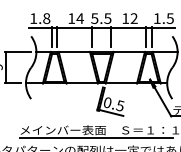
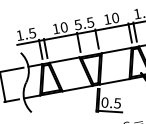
text: (46, 18) -> (32, 33), 1.8 -> 1.5
text: (79, 18) -> (63, 27), 14 -> 10
text: (133, 18) -> (114, 18), 12 -> 10

